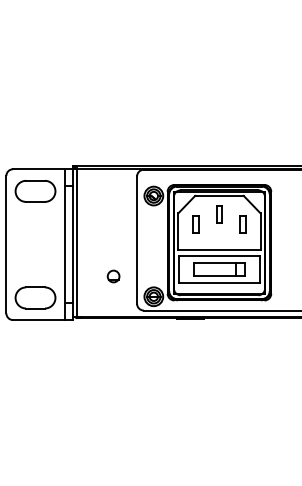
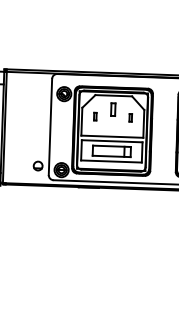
part: (195, 224) -> (94, 116), size x0.6
part: (242, 224) -> (130, 117), size x0.6
part: (113, 276) -> (38, 166), moved

